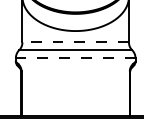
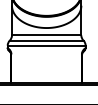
line: (75, 42) -> (46, 35), dashed -> solid
line: (75, 57) -> (46, 45), dashed -> solid

